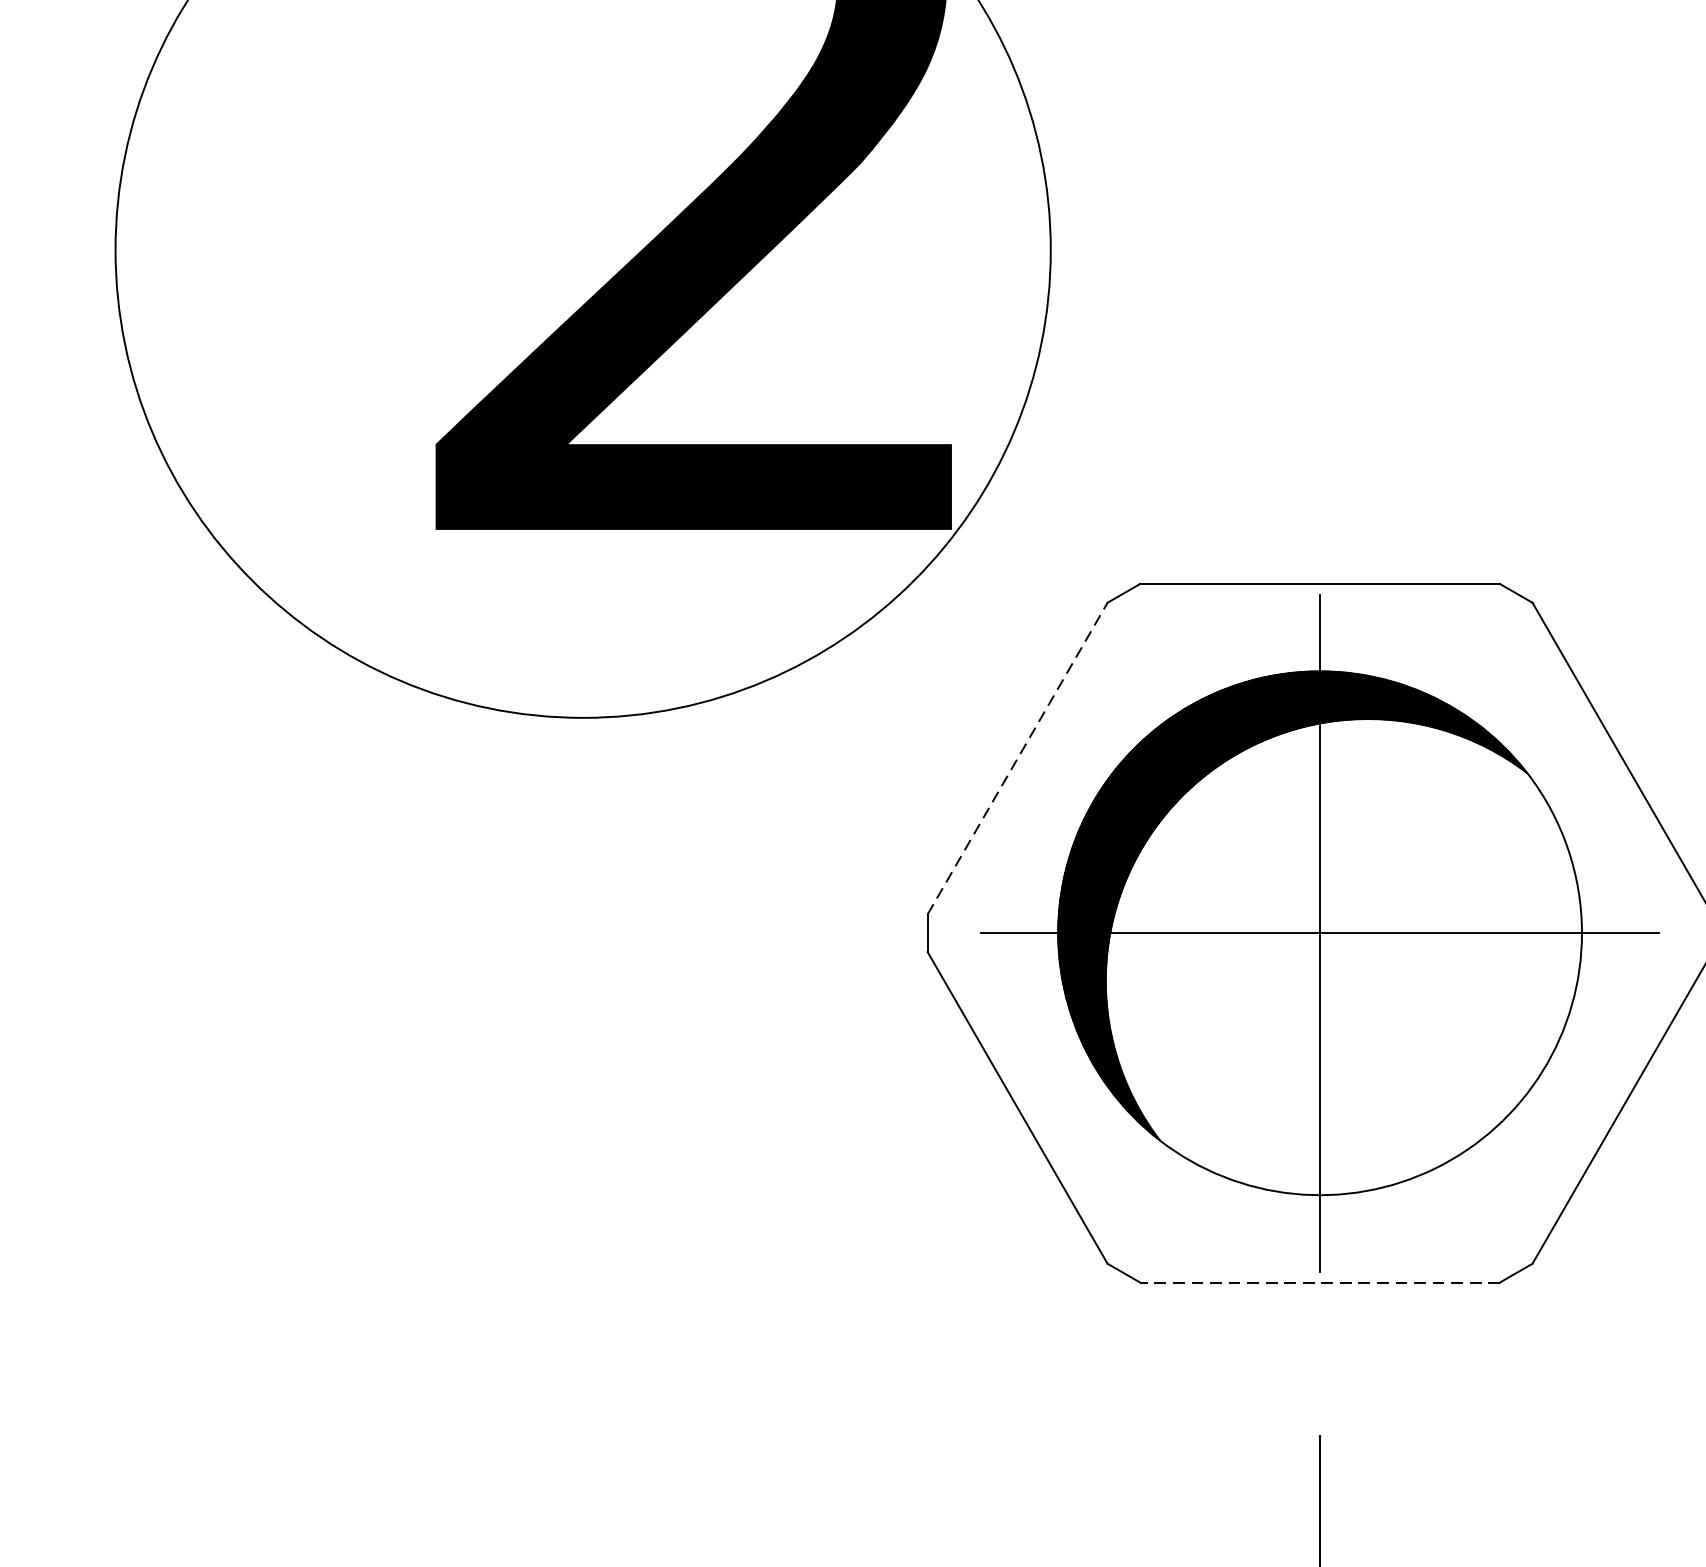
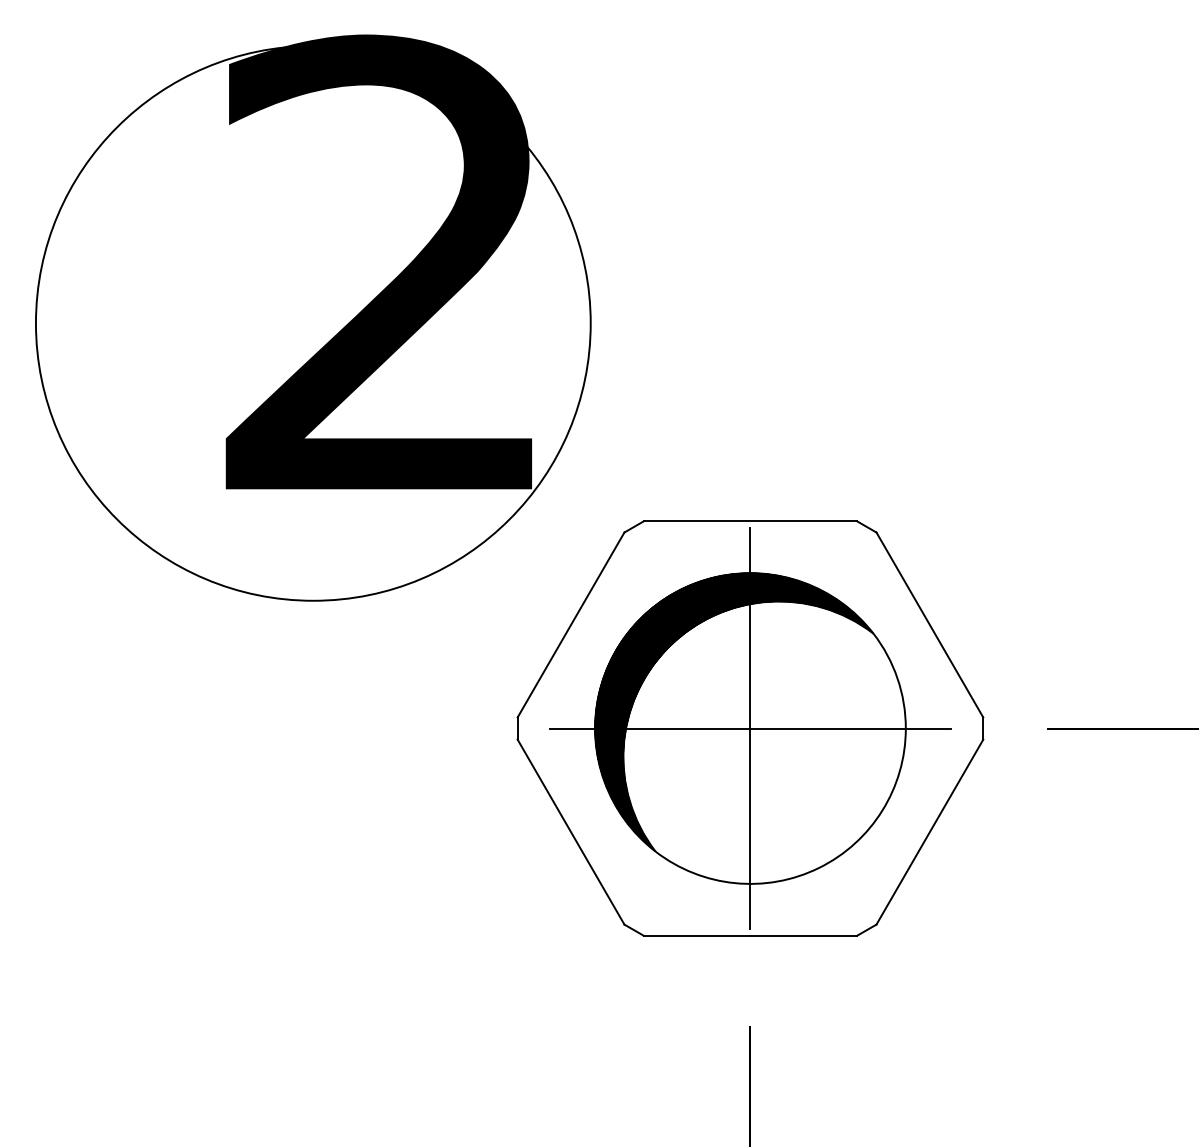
line: (1018, 757) -> (571, 624), dashed -> solid
line: (1320, 1282) -> (750, 935), dashed -> solid

